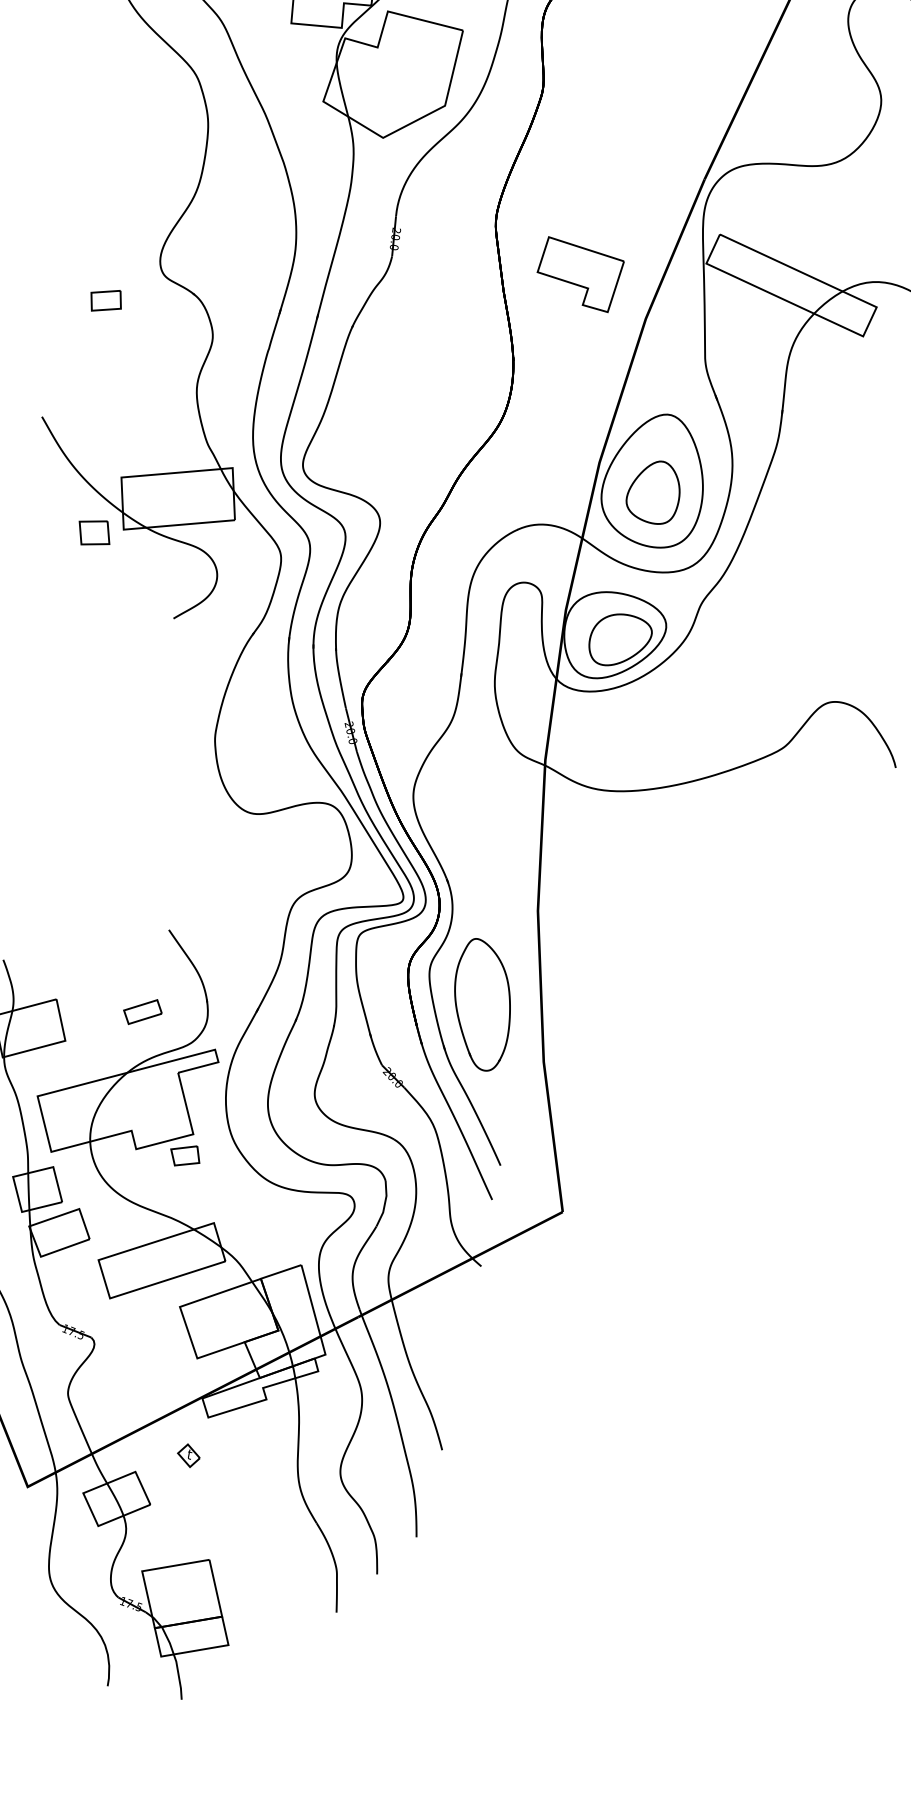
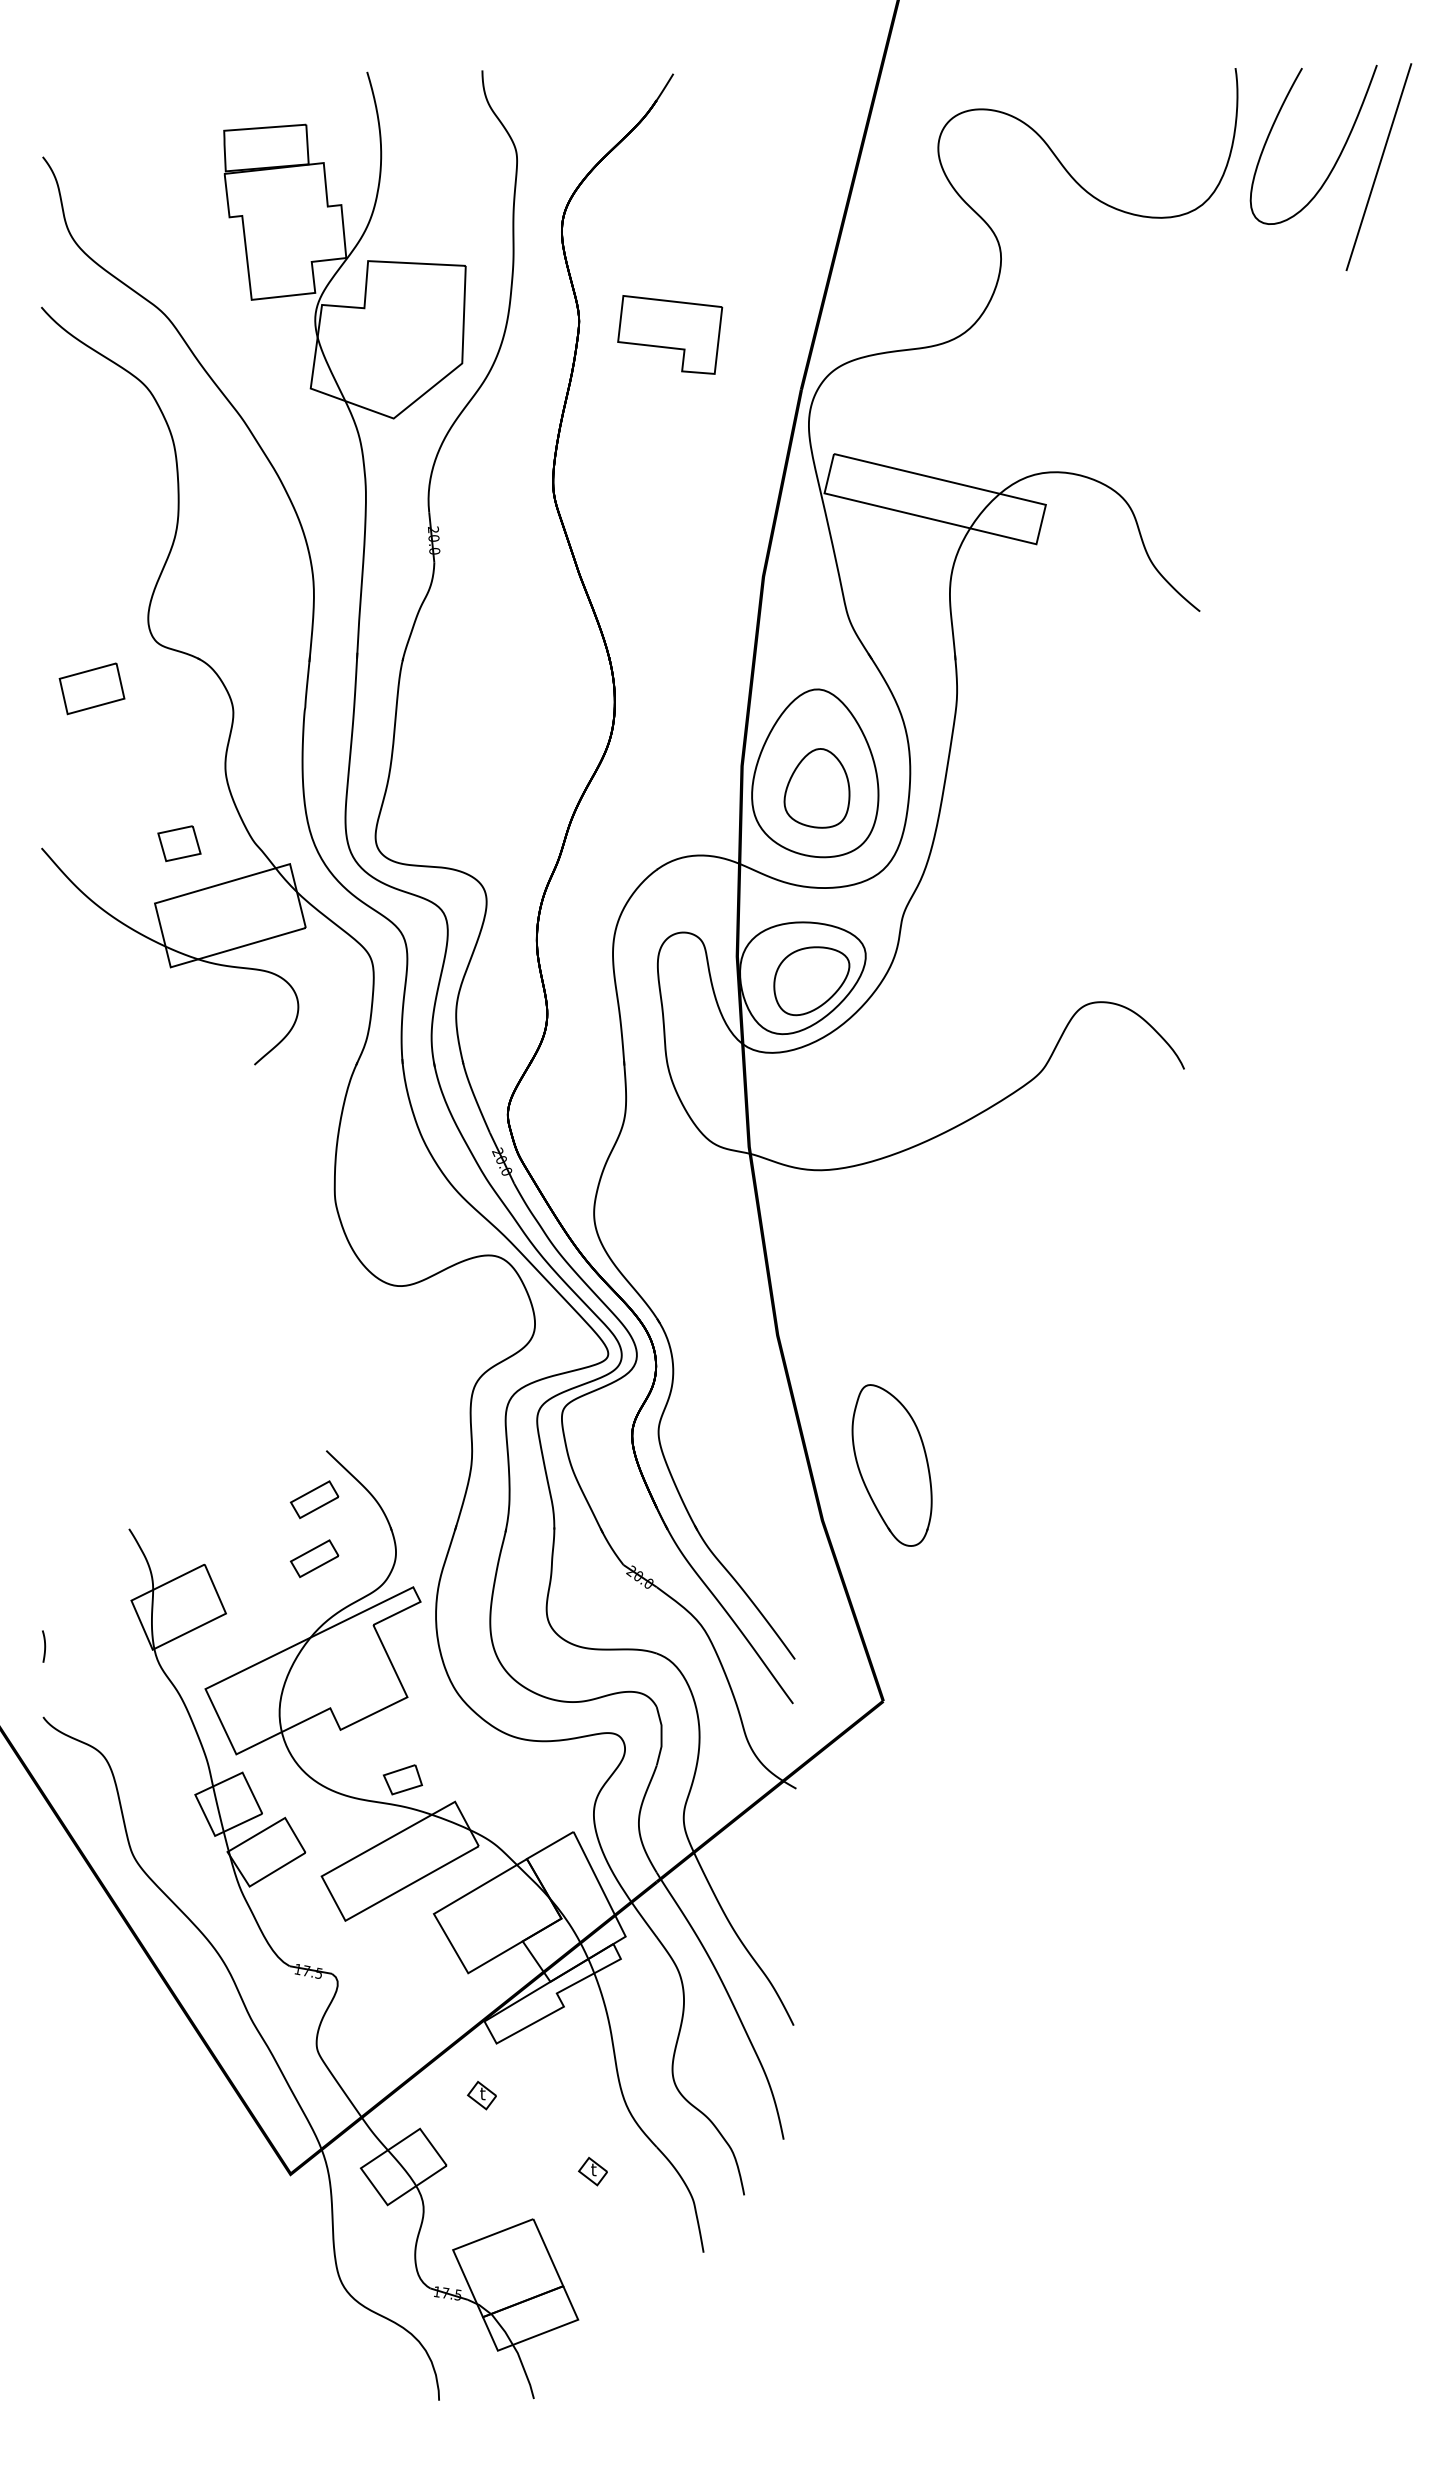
part: (579, 274) -> (670, 334), moved
part: (105, 300) -> (91, 688), size x1.6
part: (94, 532) -> (179, 843), moved
part: (152, 965) -> (314, 1499), added
part: (481, 1004) -> (891, 1465), moved
part: (185, 1155) -> (402, 1779), moved
part: (262, 1532) -> (592, 2171), added

